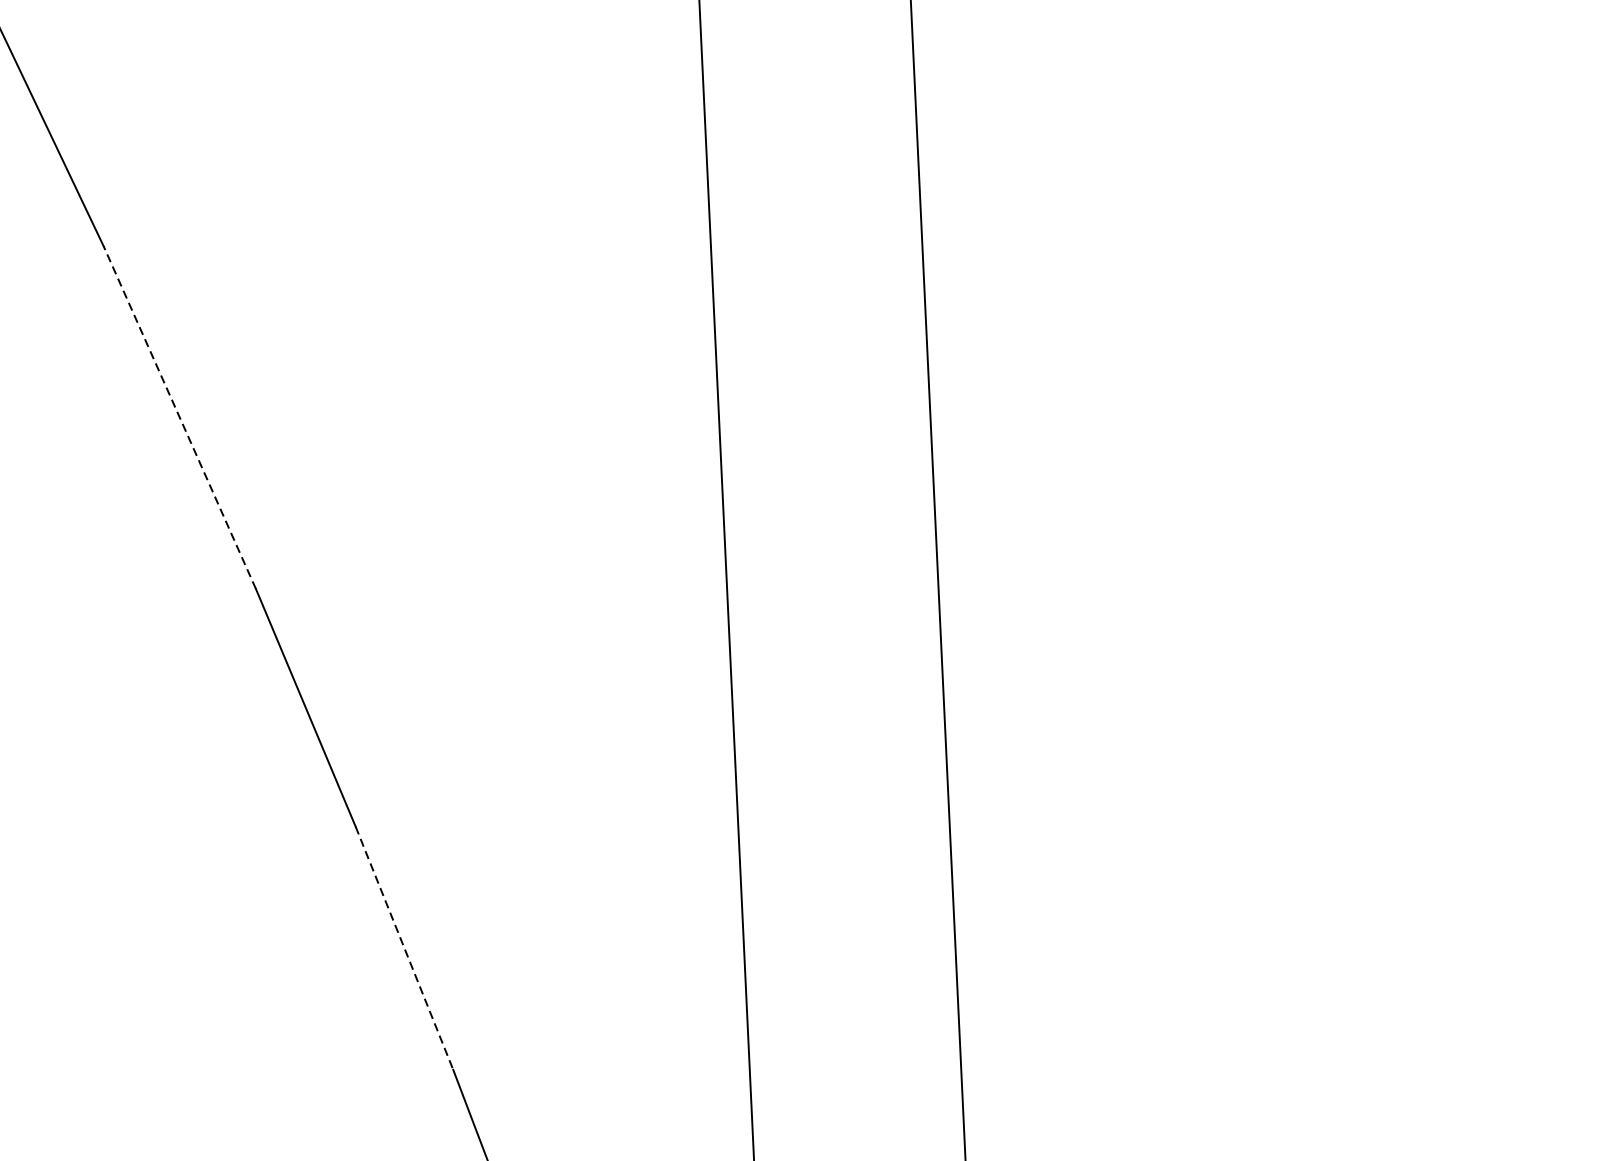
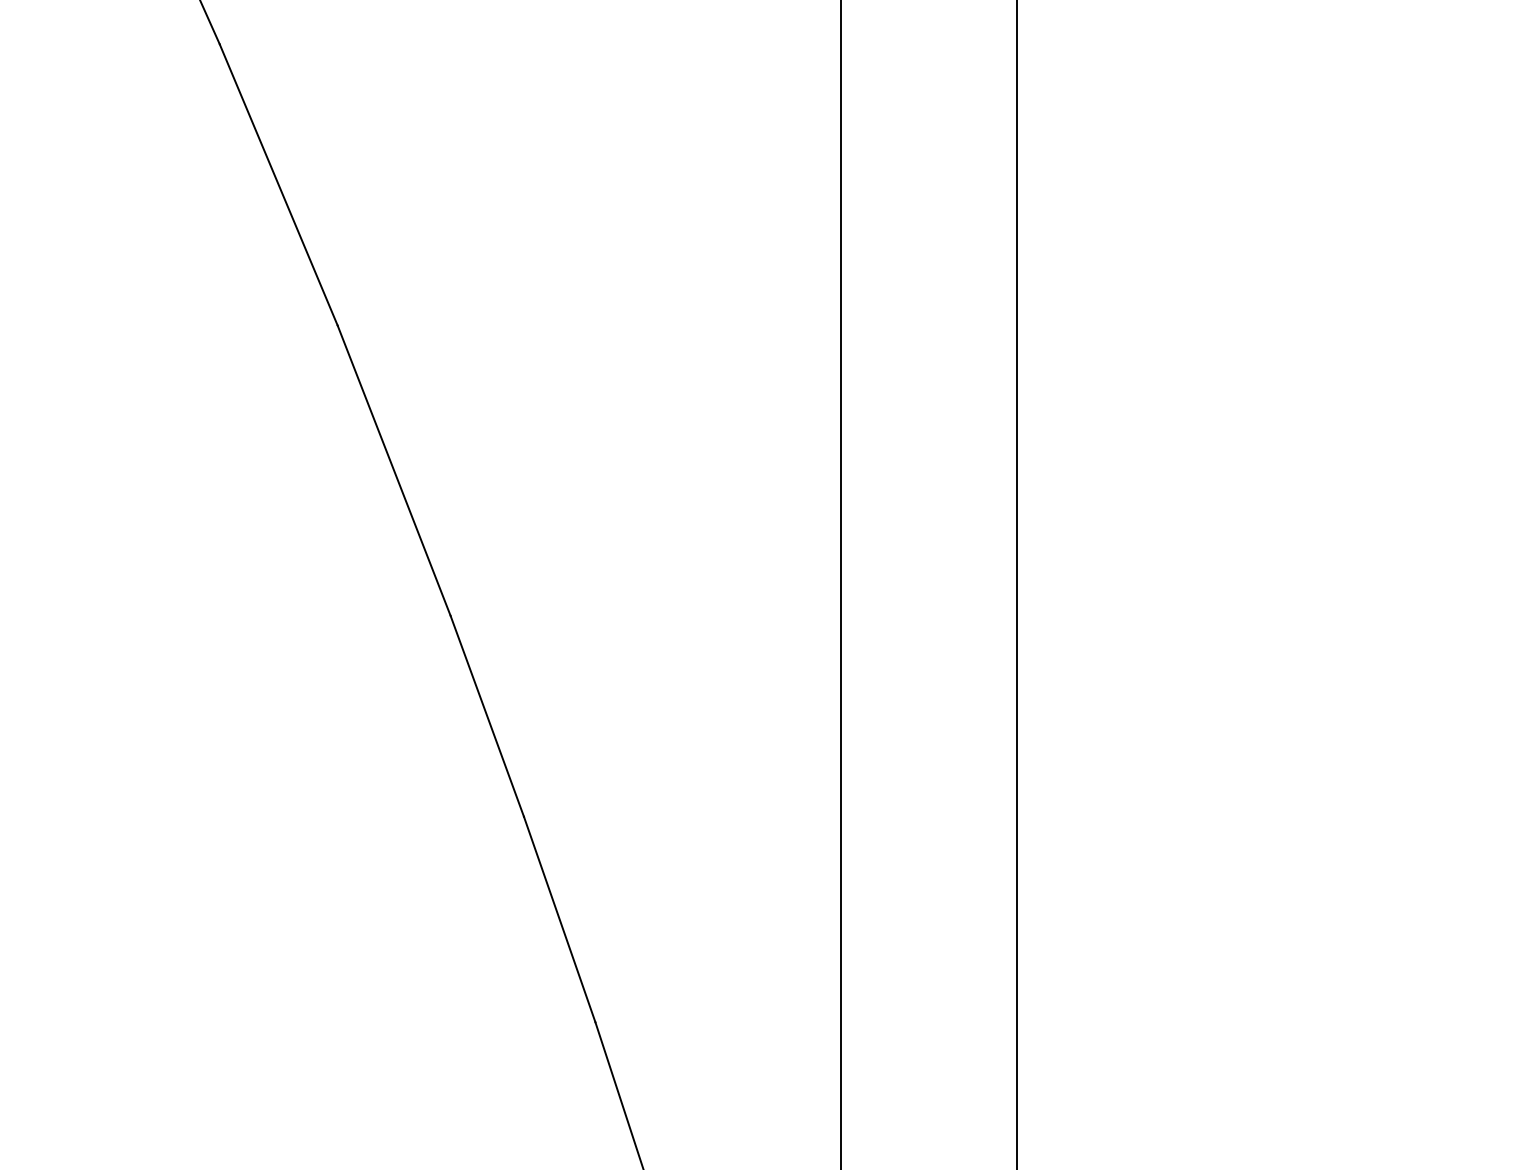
line: (180, 417) -> (394, 470), dashed -> solid
line: (404, 948) -> (559, 919), dashed -> solid

